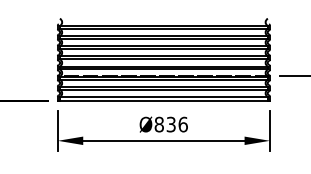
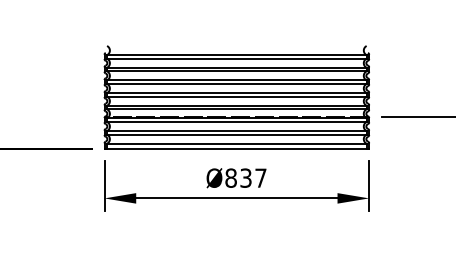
text: (182, 124) -> (260, 177), Ø836 -> Ø837

